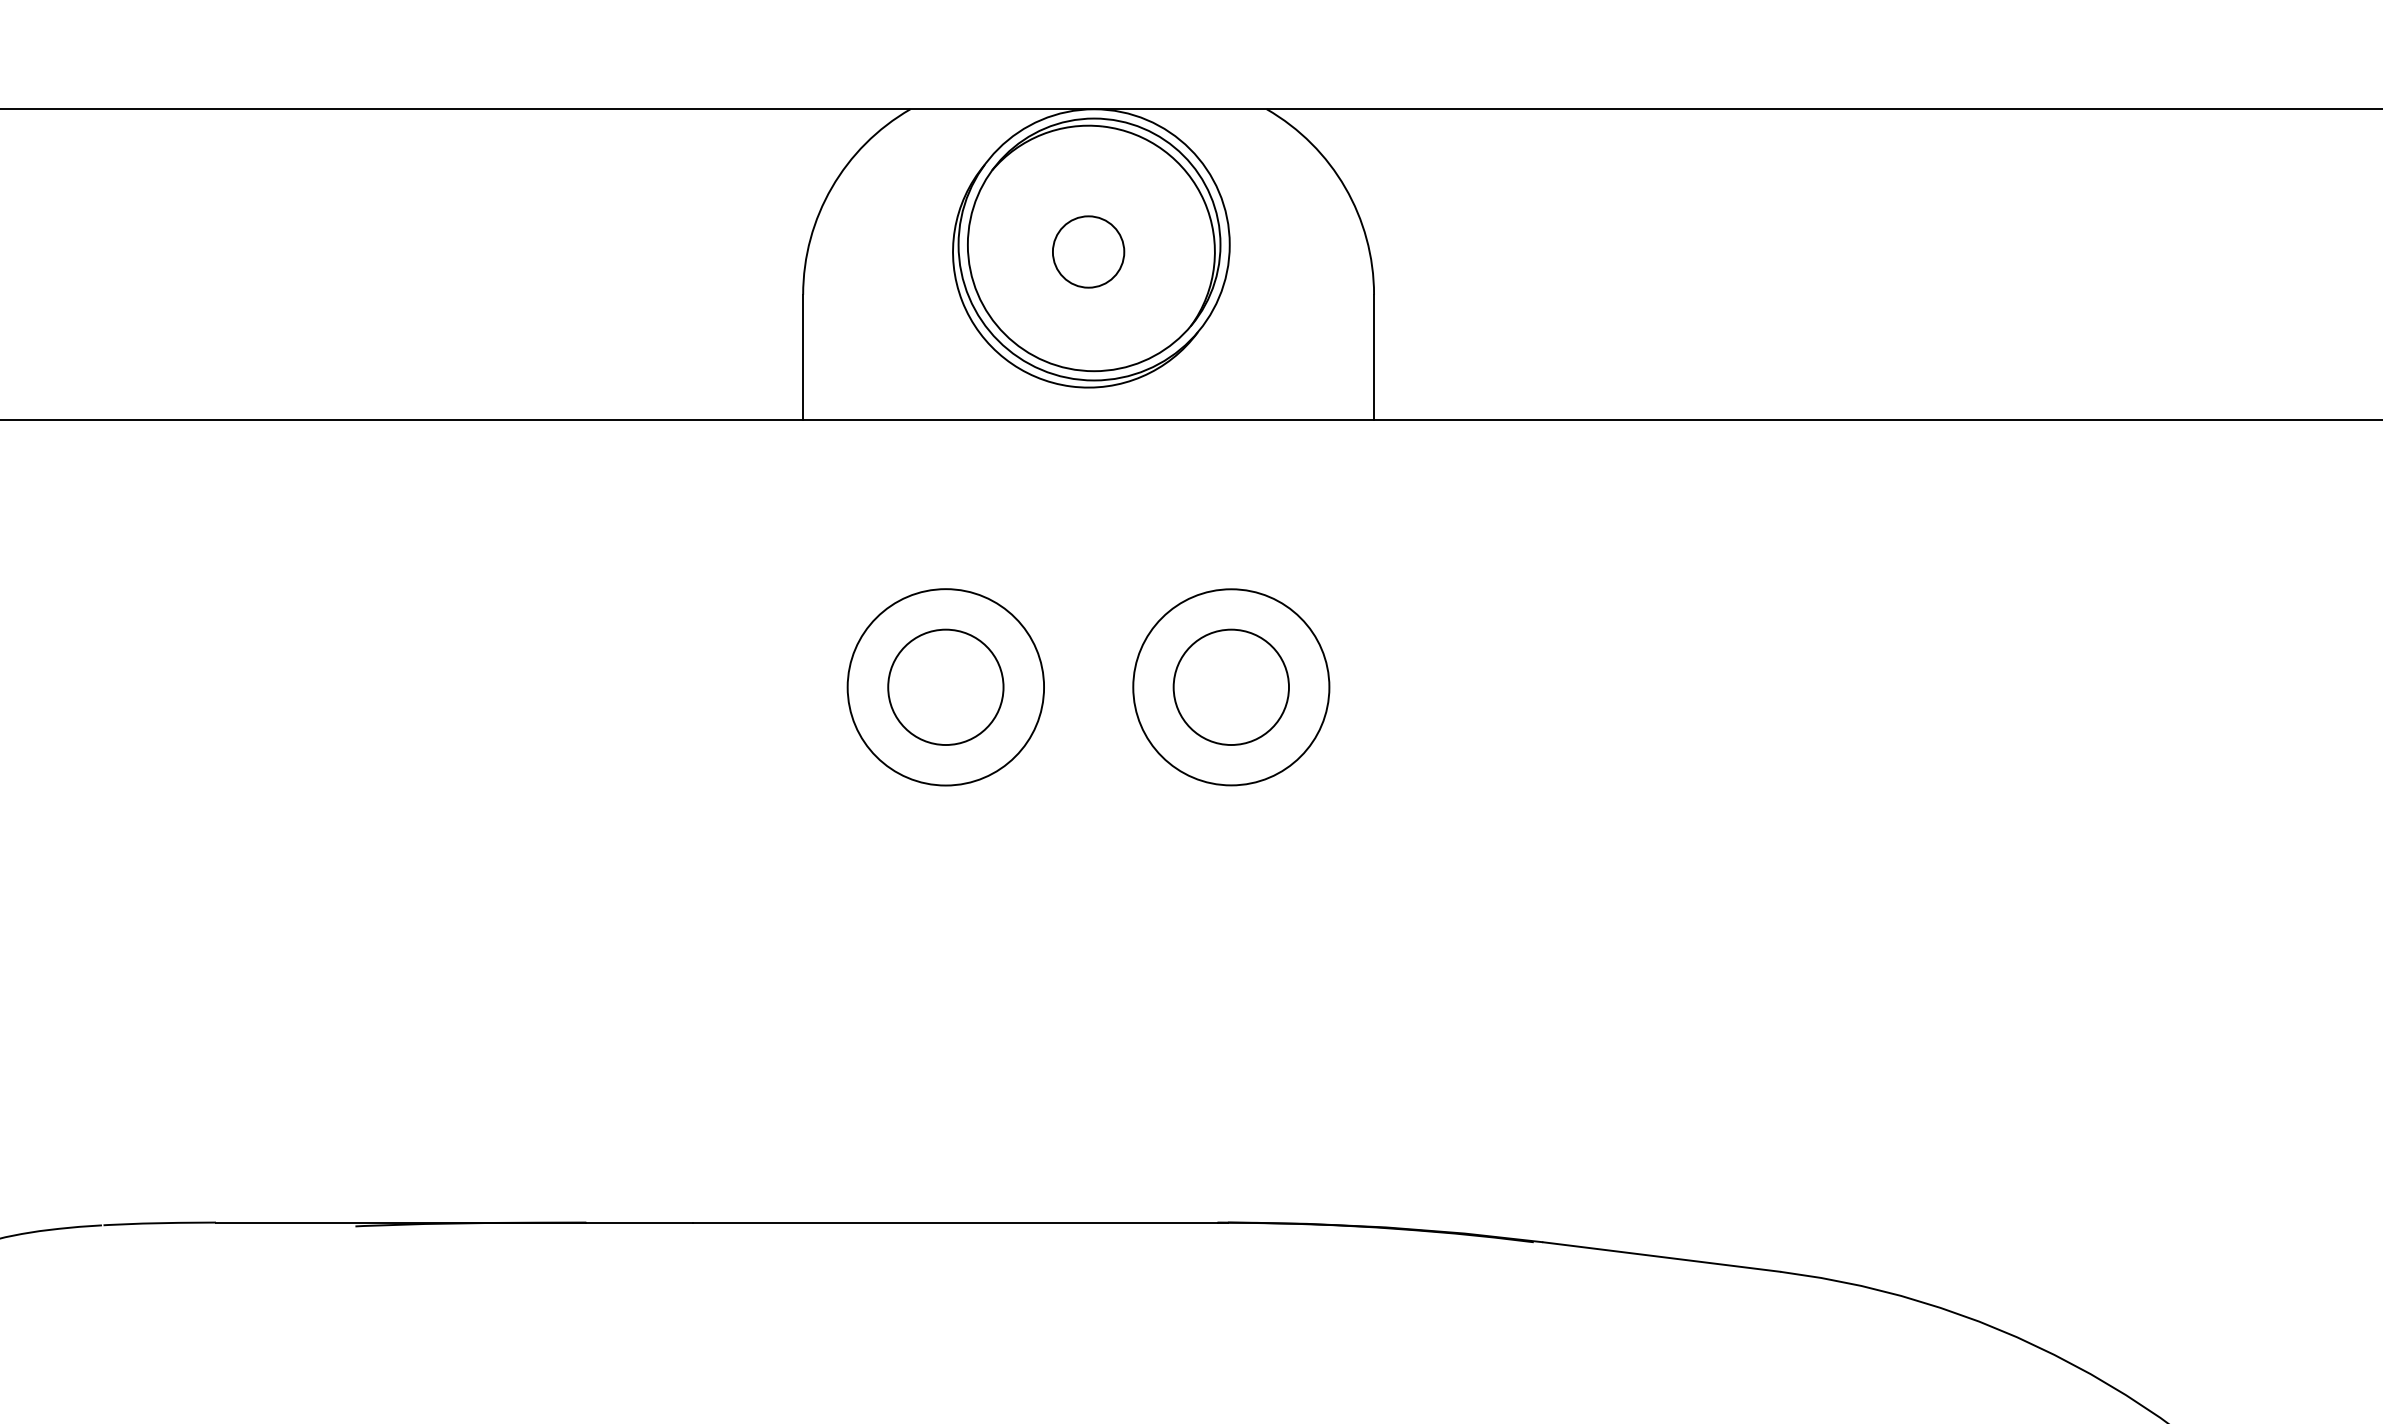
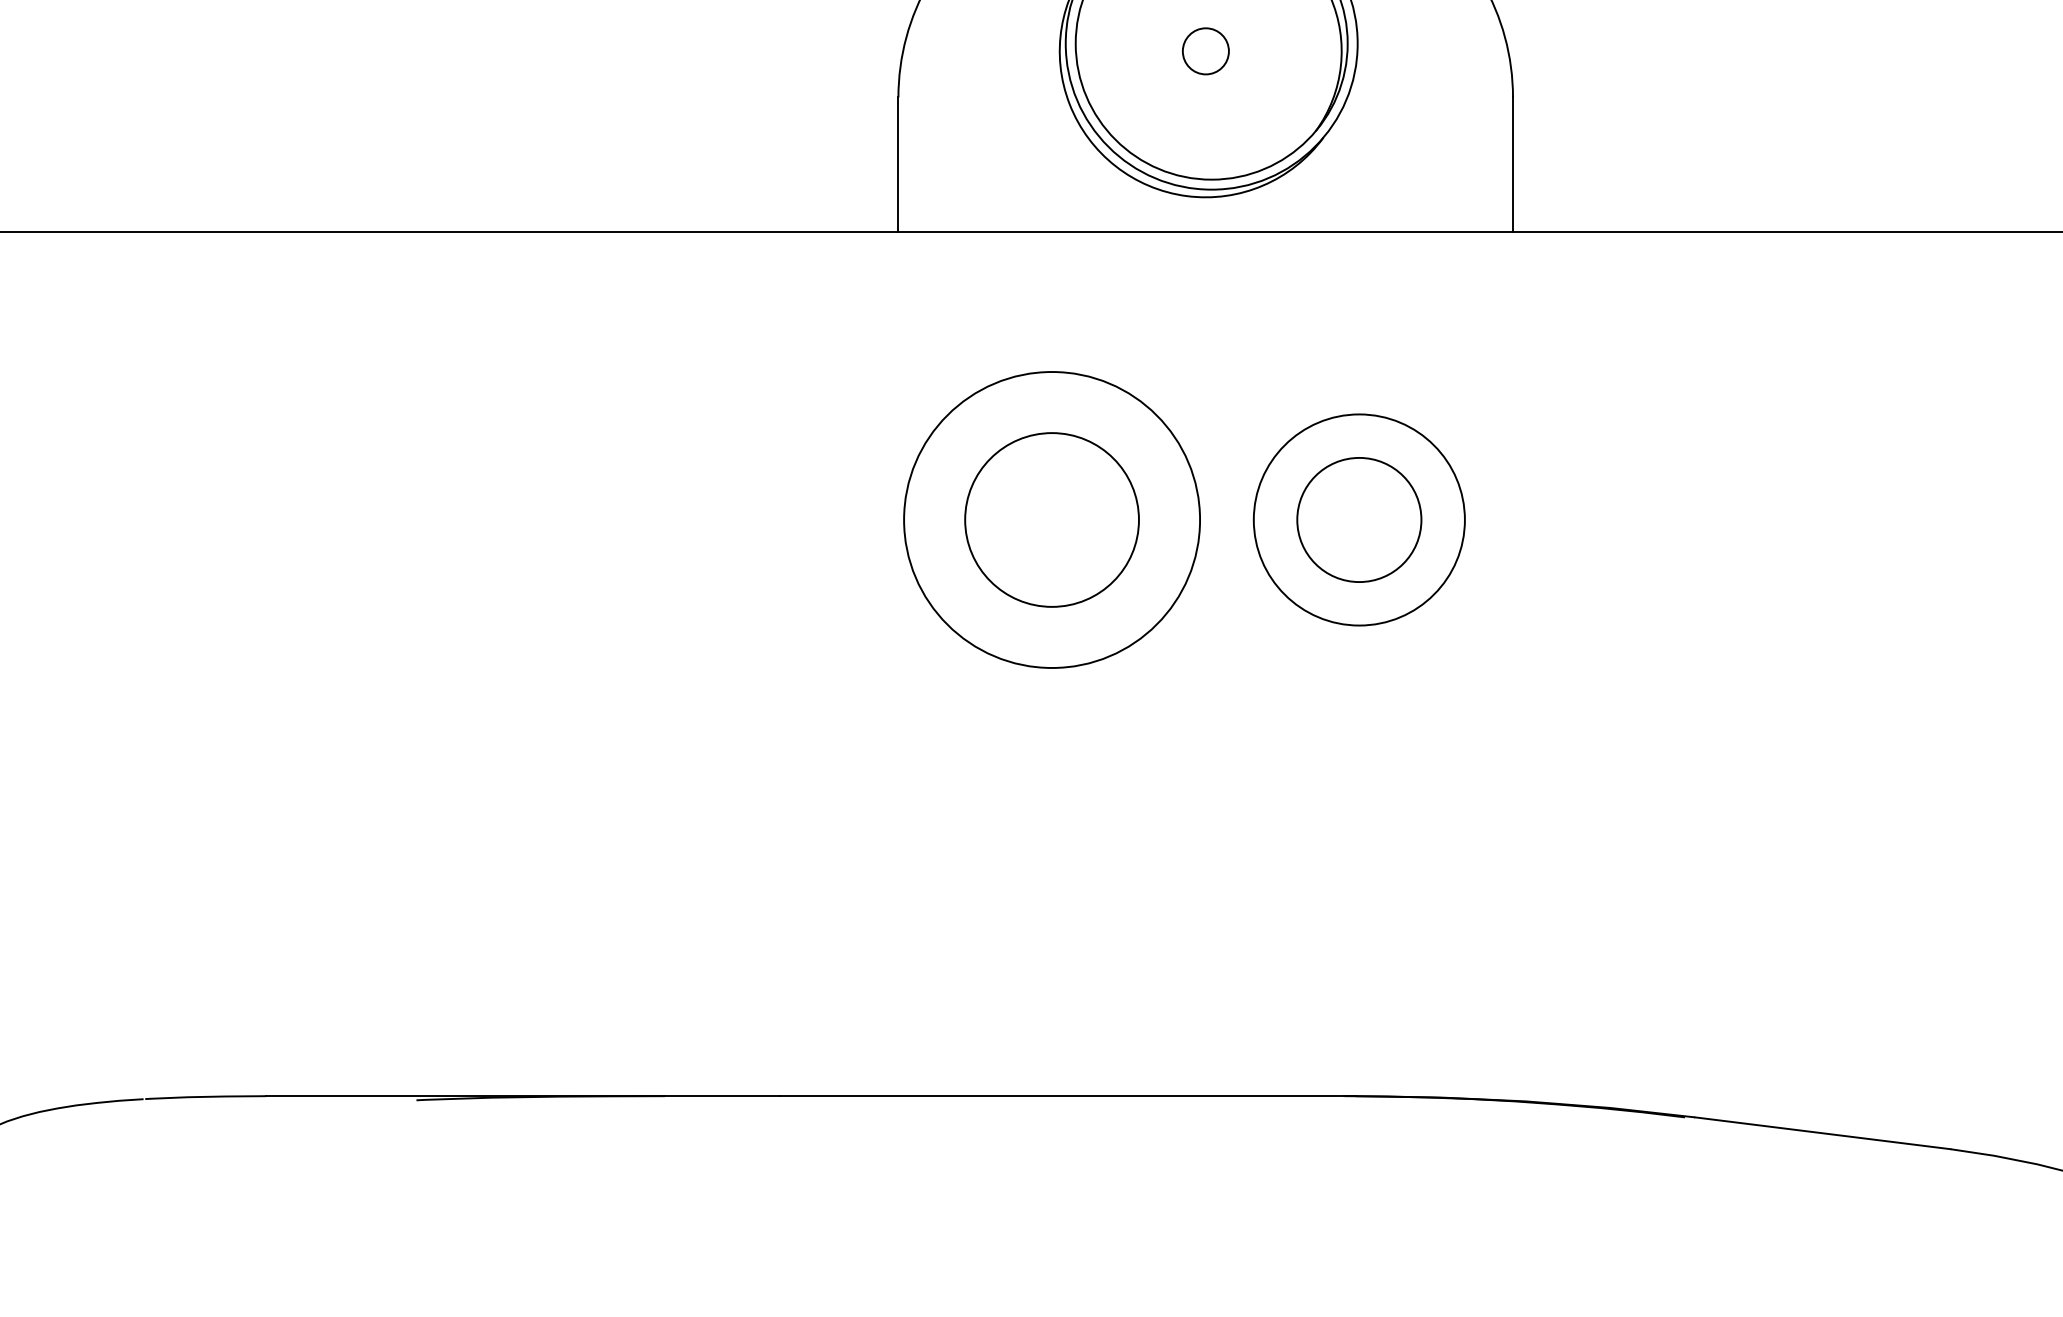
circle: (1088, 251) -> (1205, 50), size x0.6
circle: (945, 687) -> (1051, 520), size x1.4
circle: (945, 687) -> (1051, 520), size x1.4

